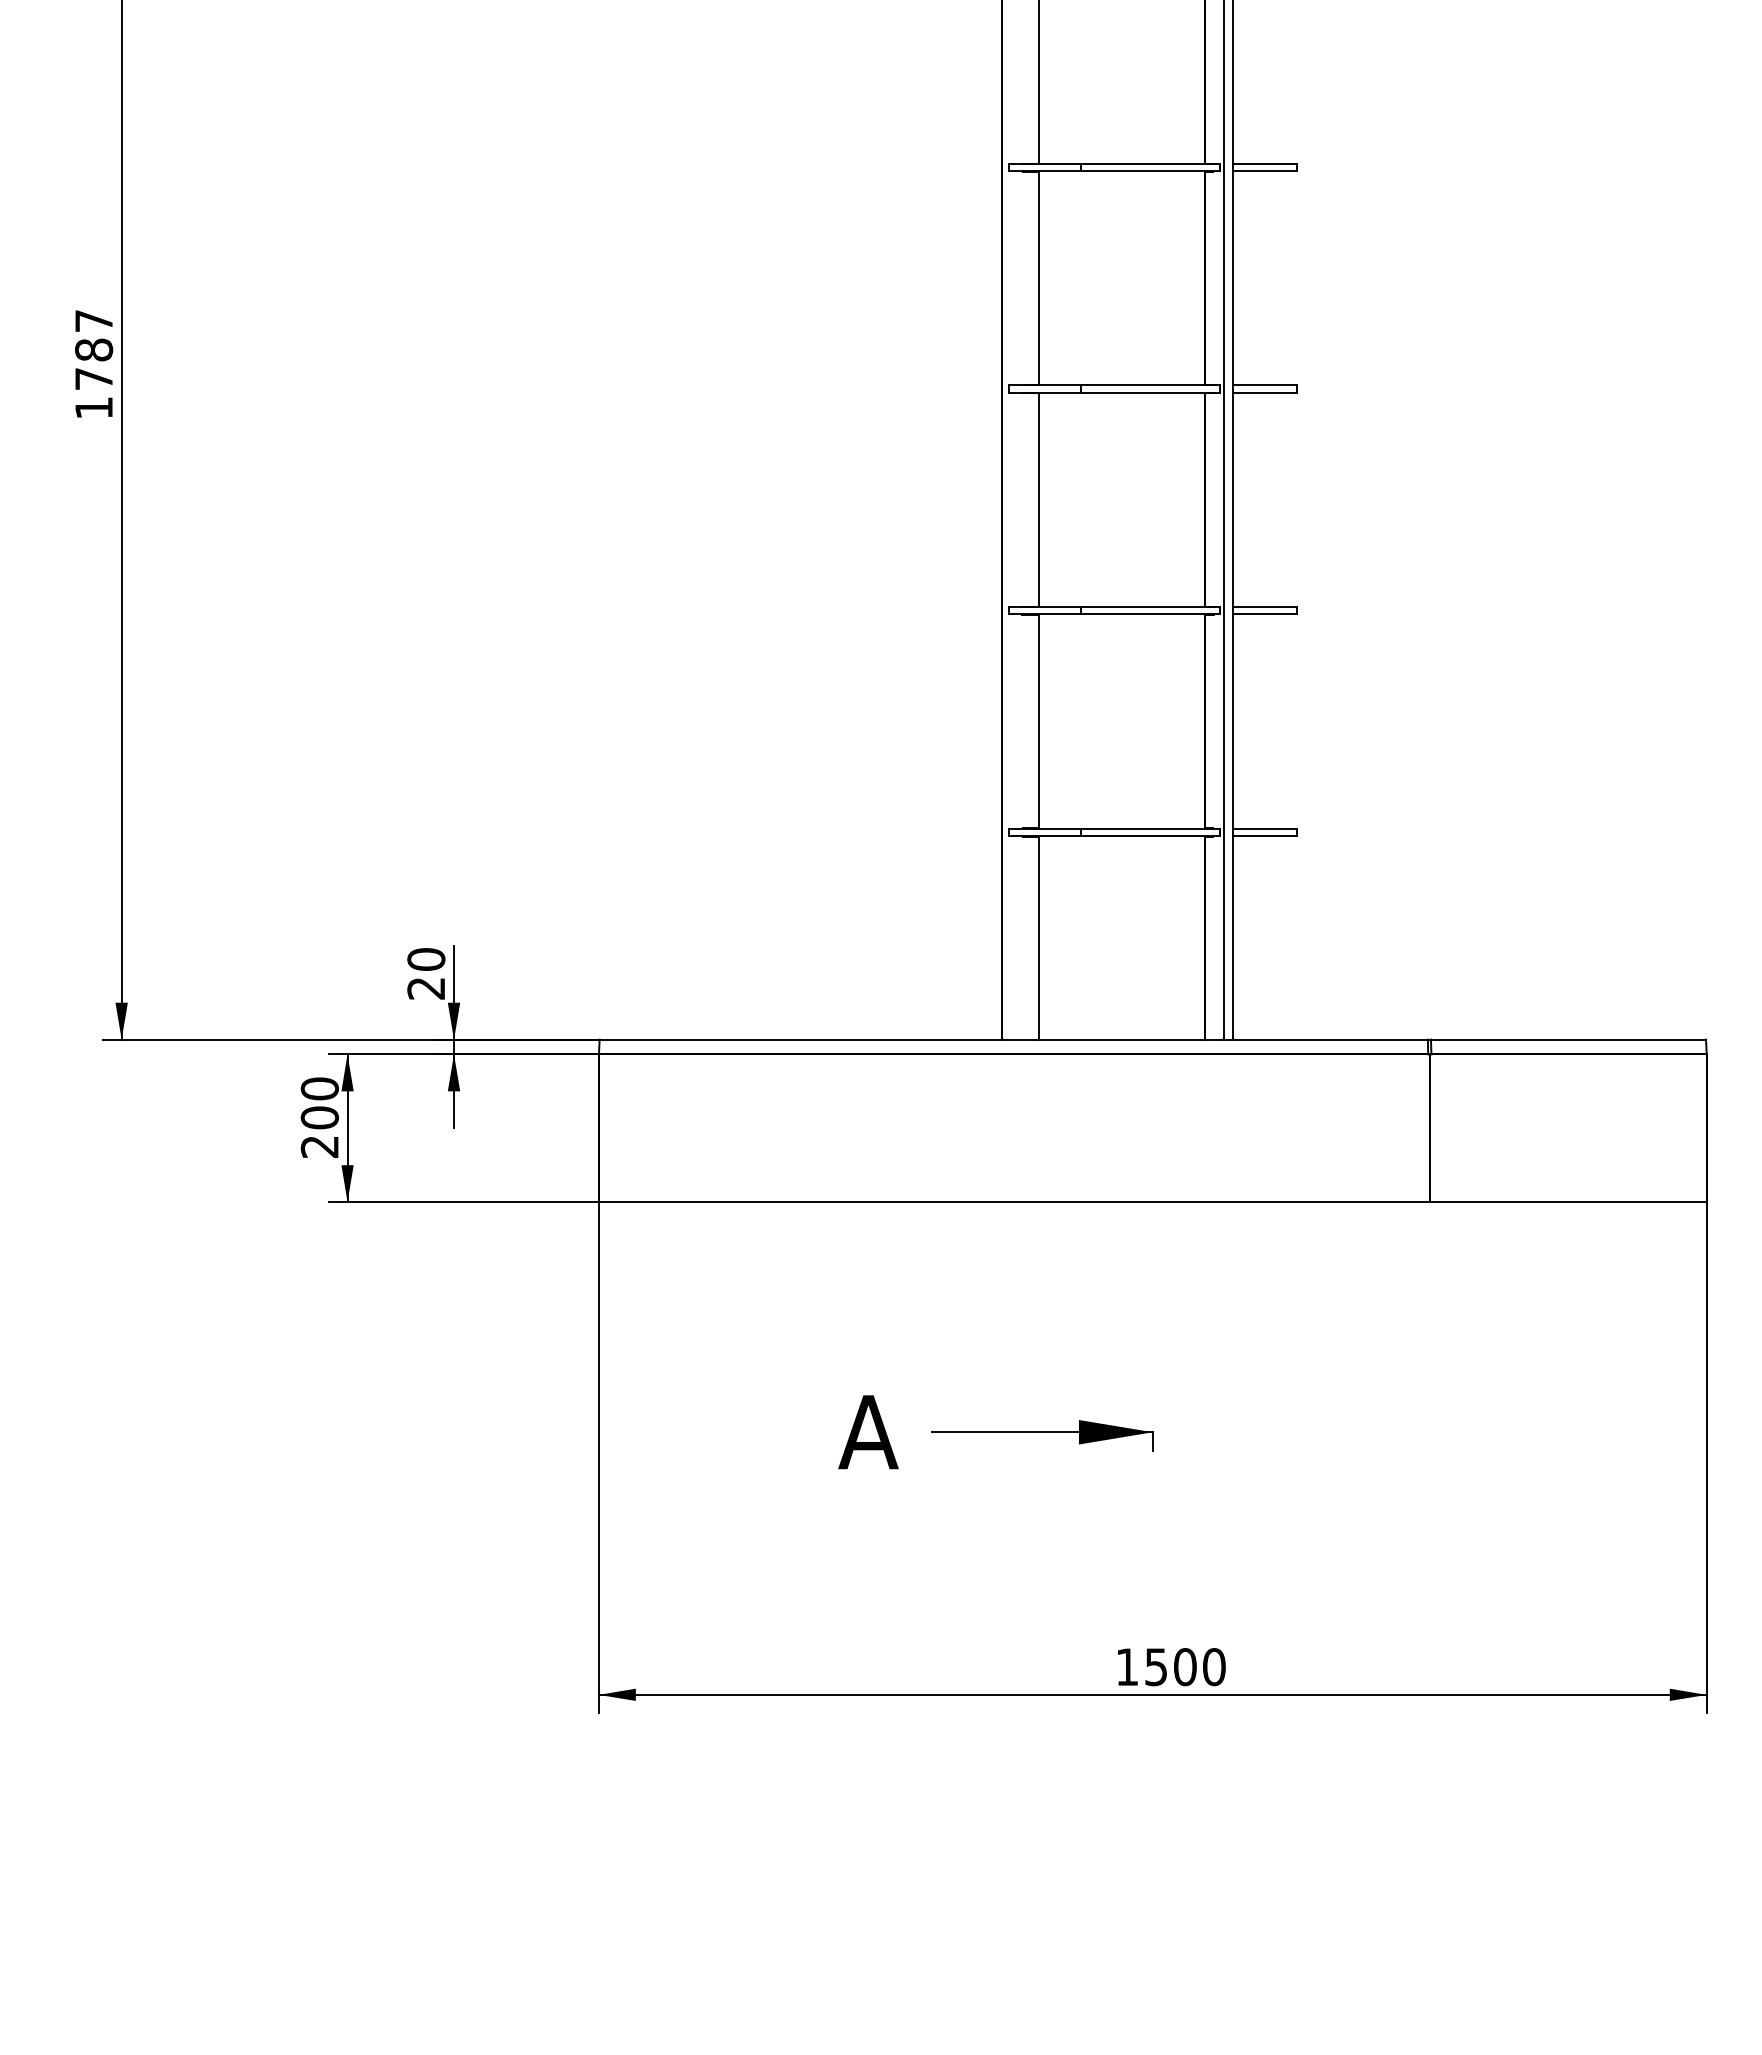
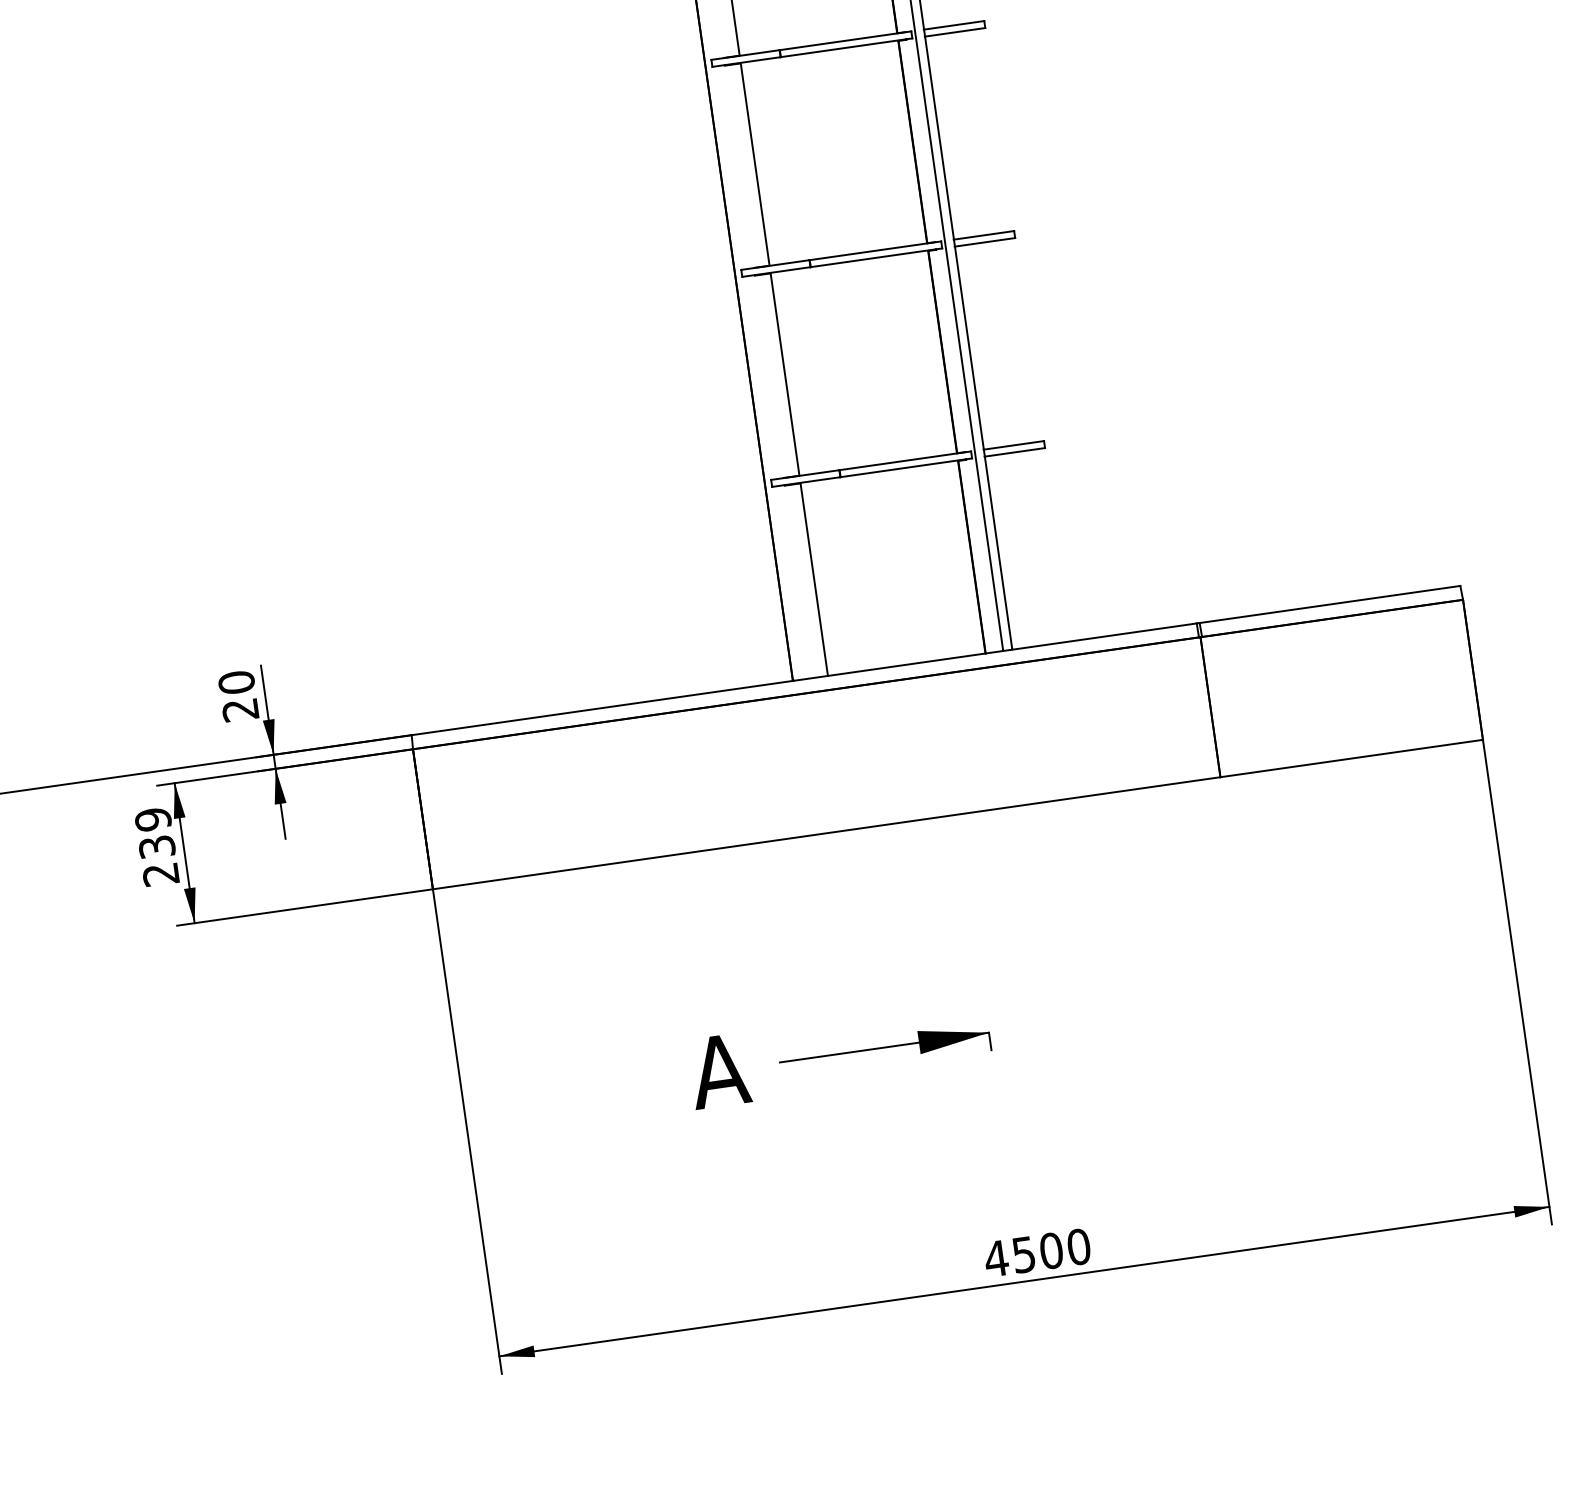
text: (319, 1103) -> (154, 833), 200 -> 239
text: (1127, 1666) -> (996, 1258), 1500 -> 4500

